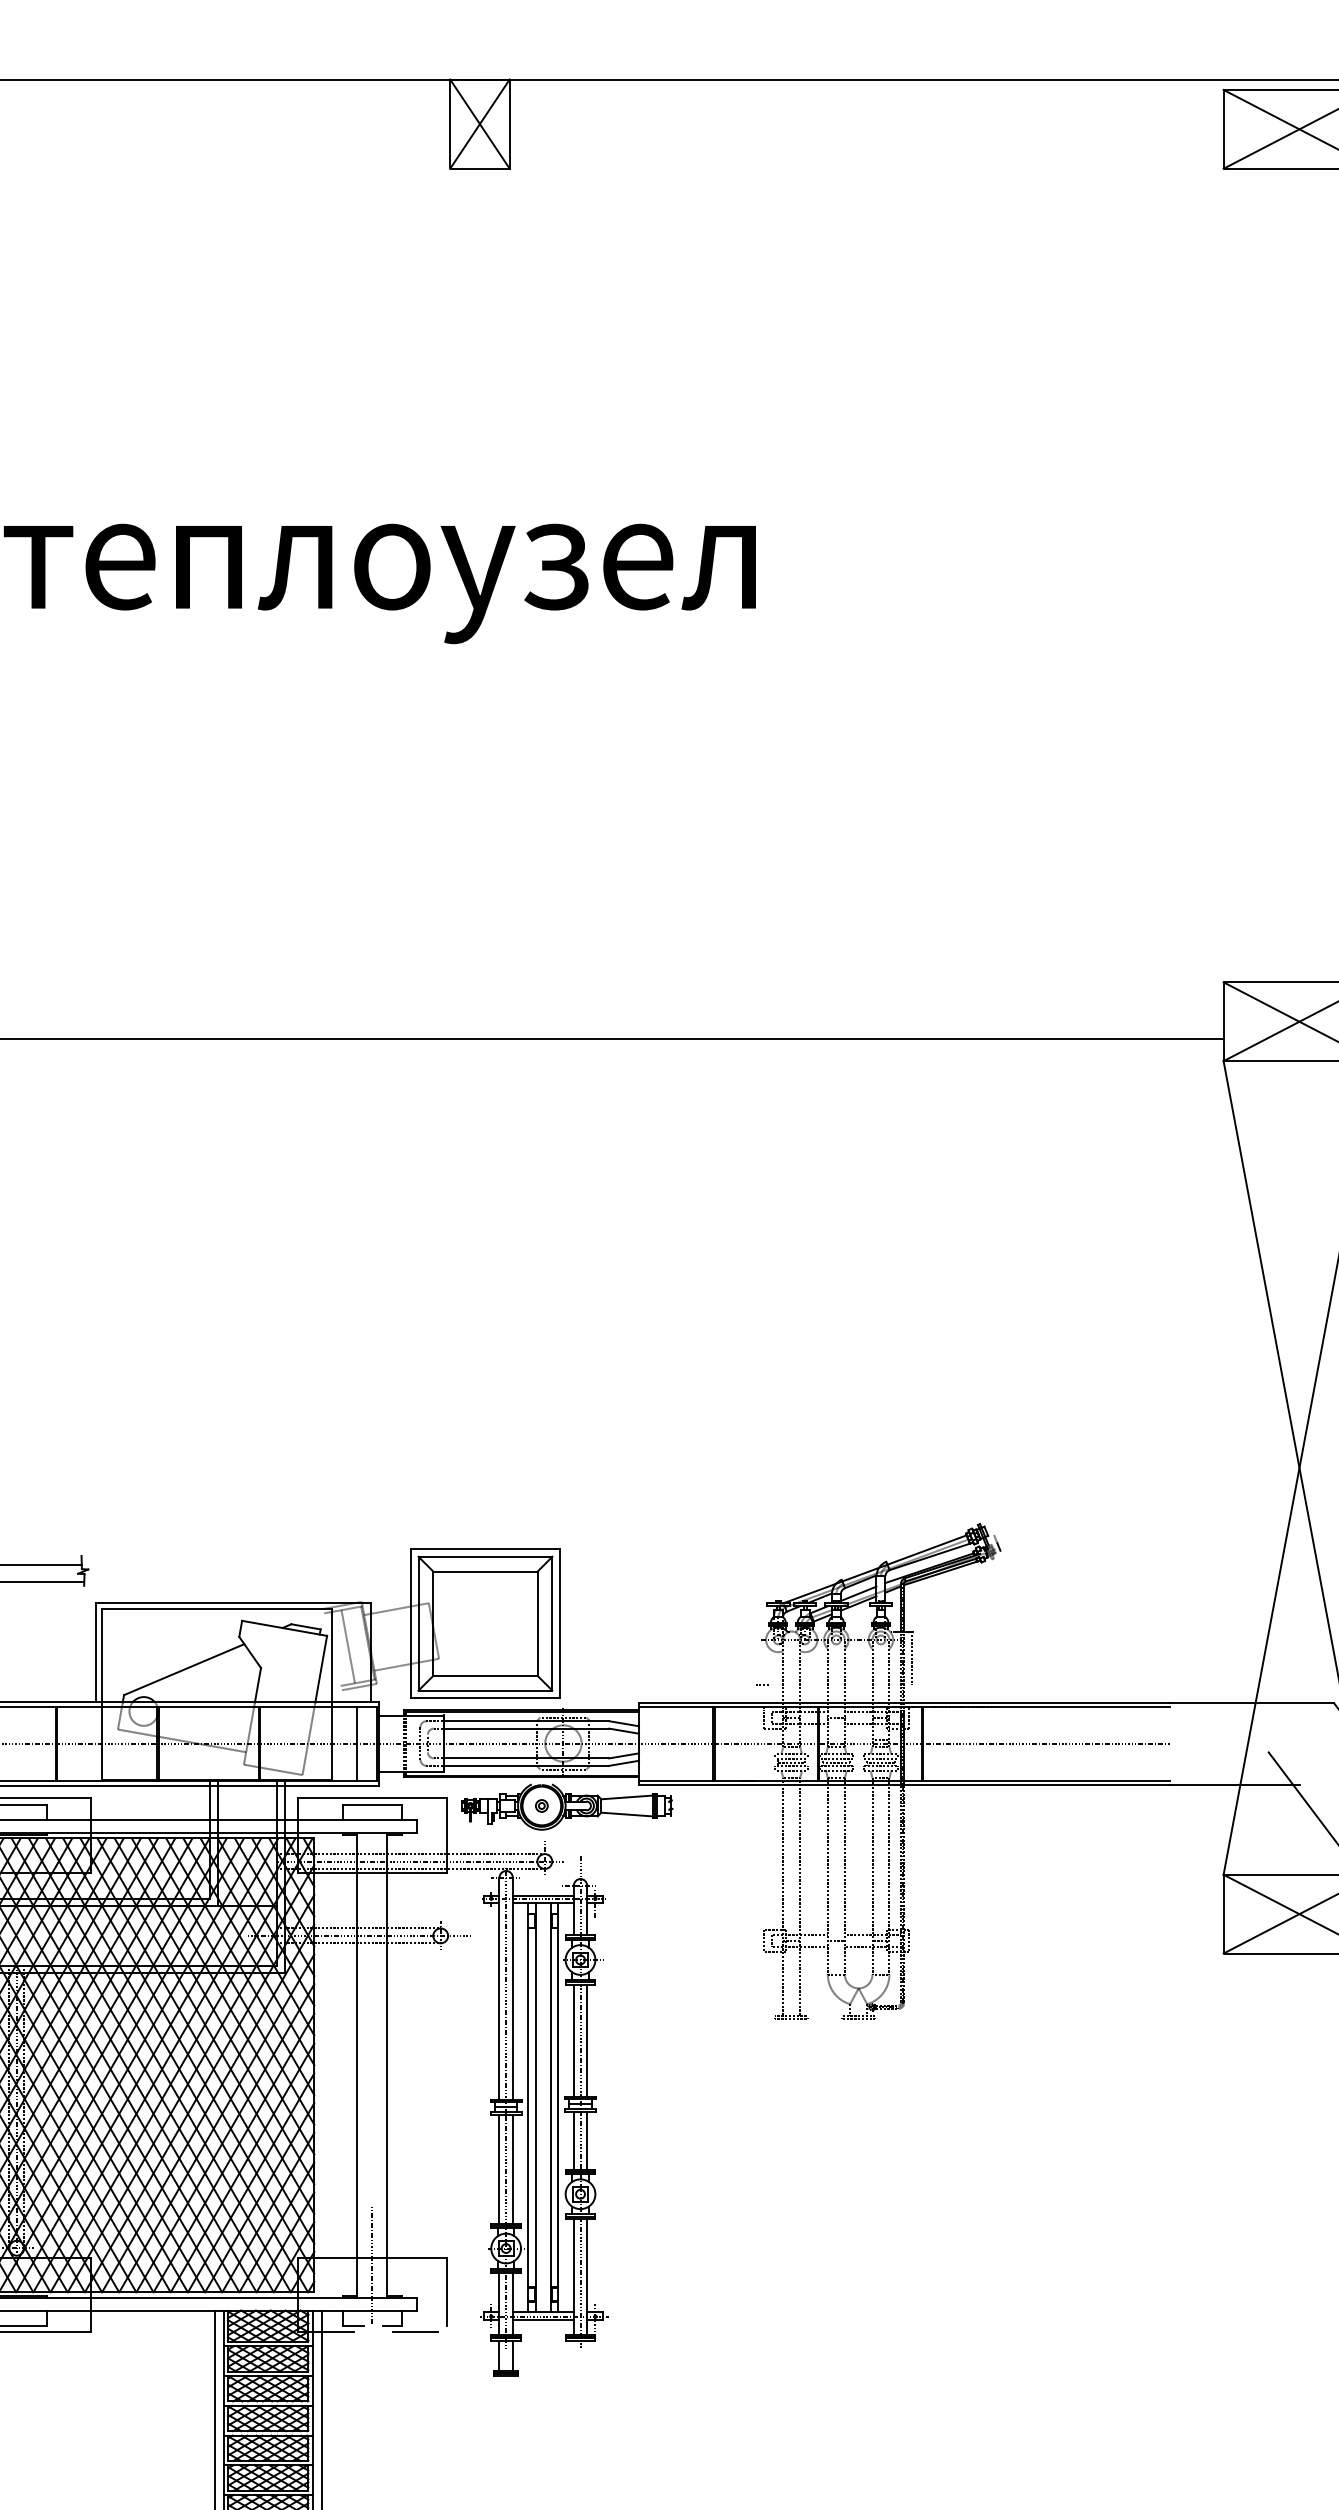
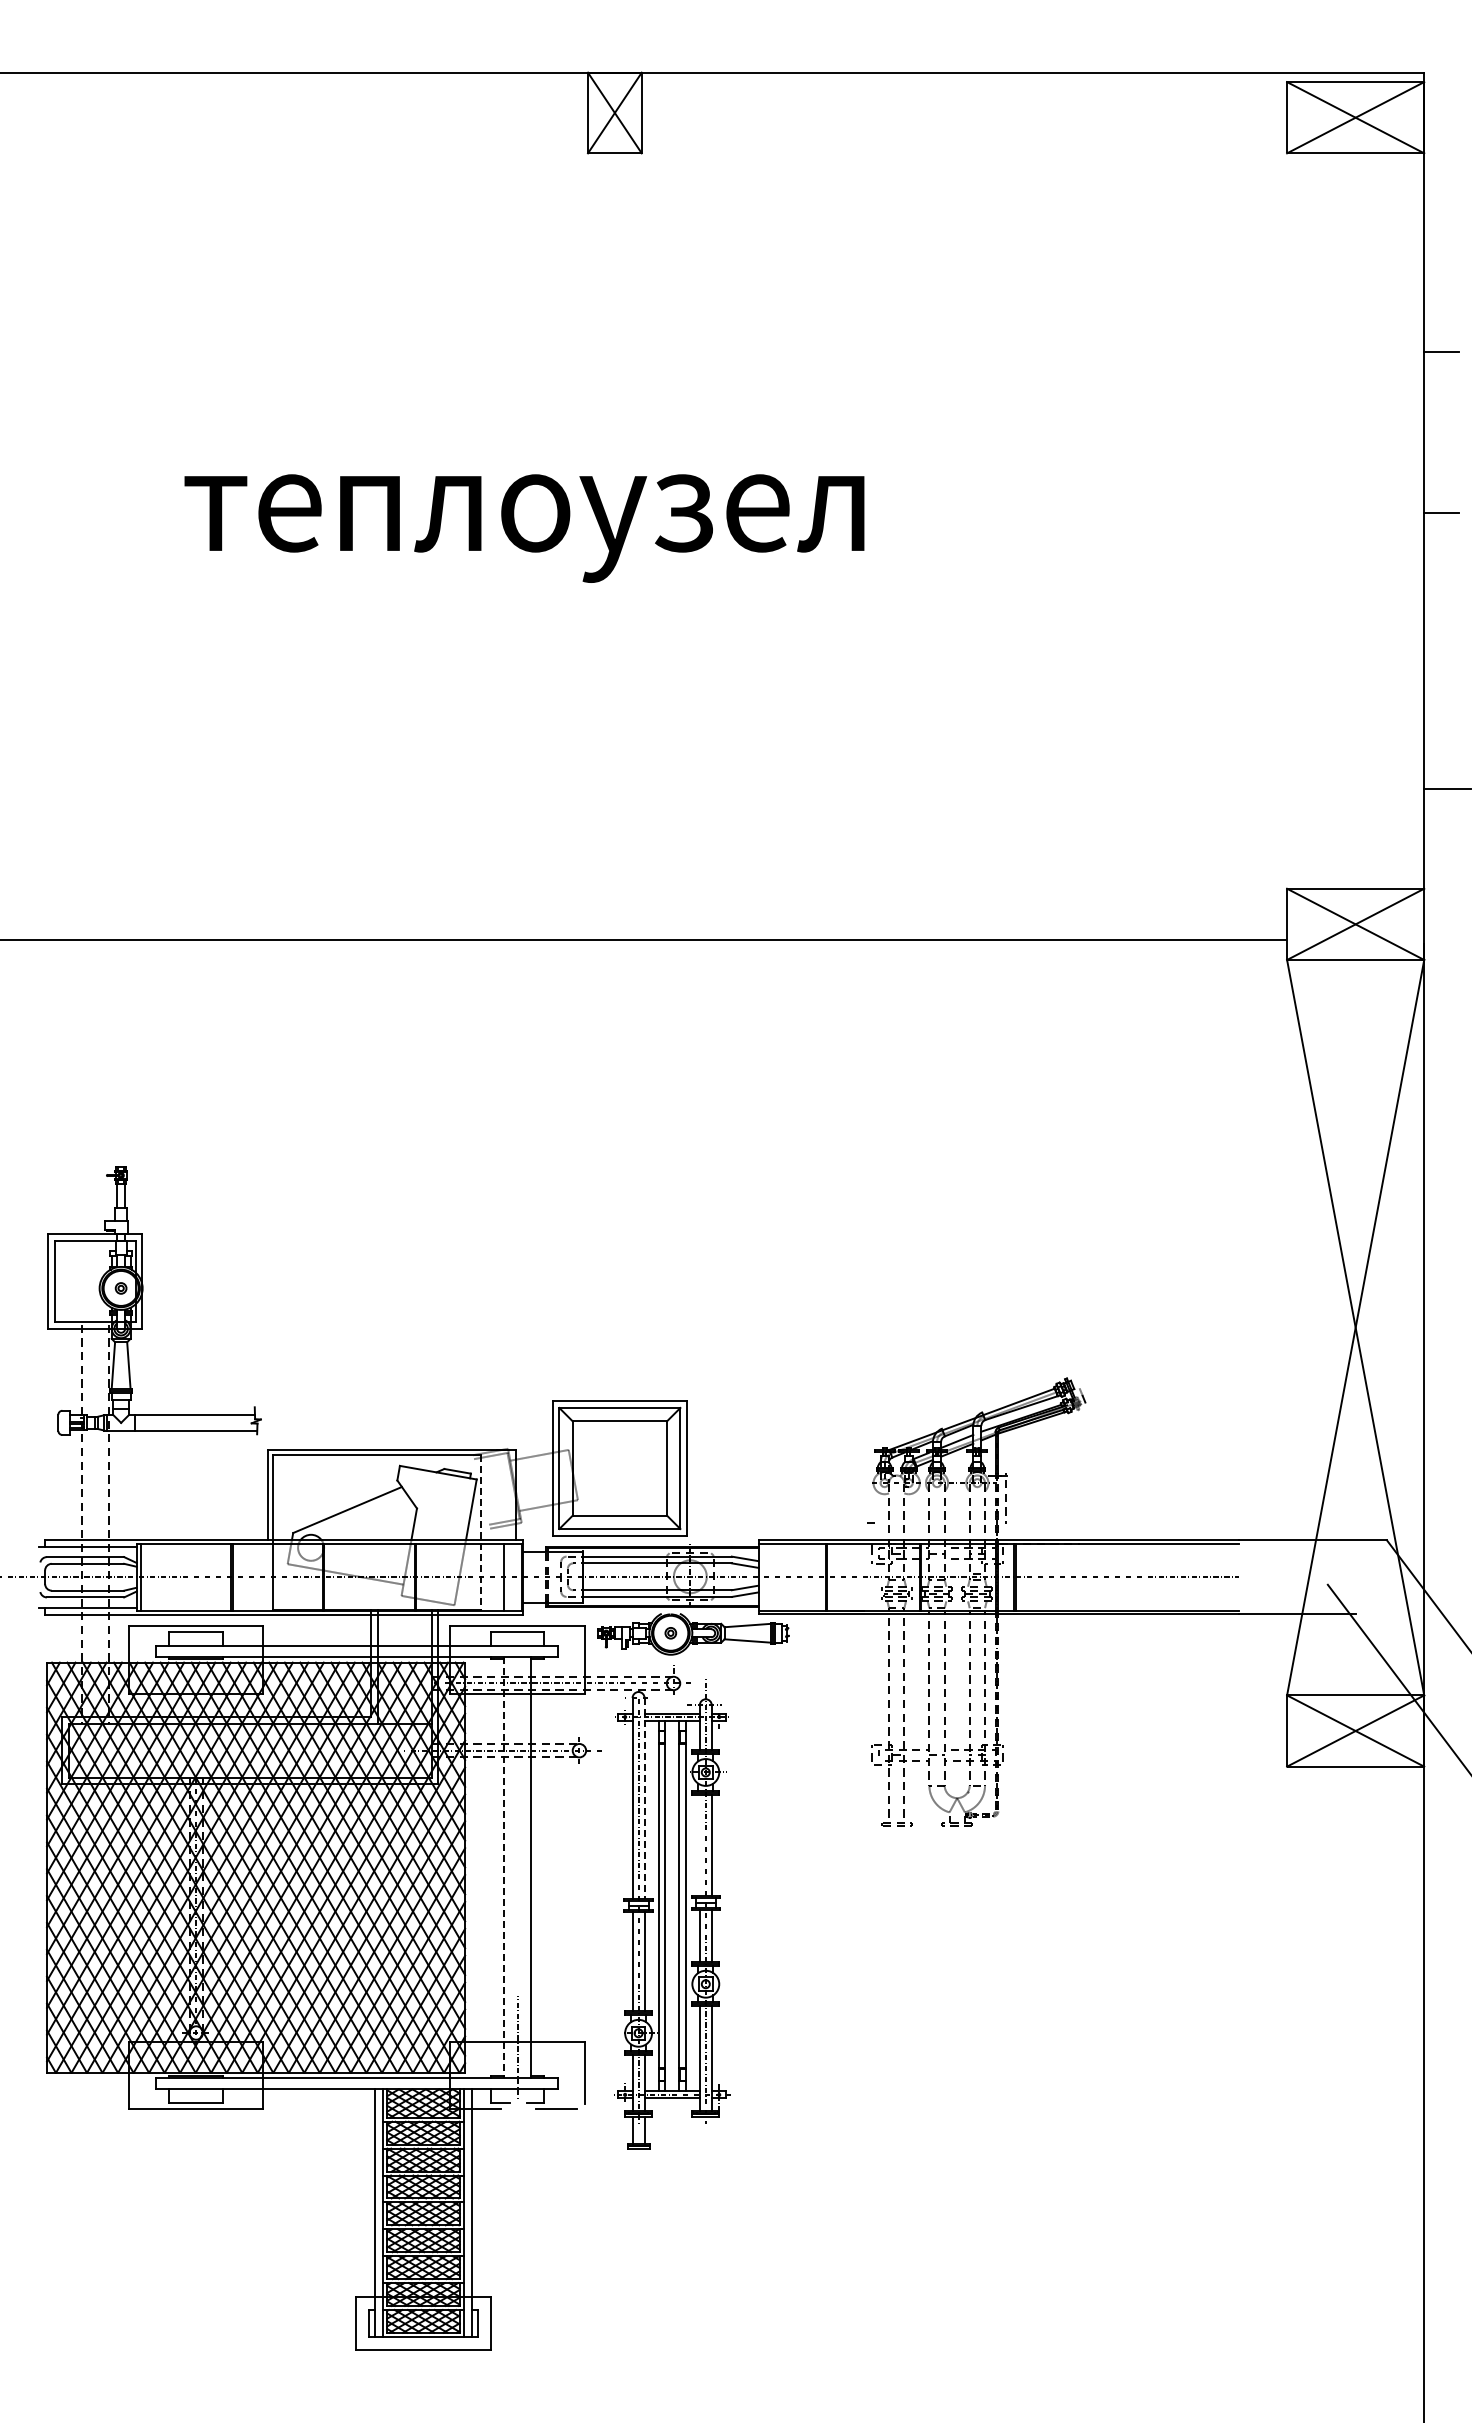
line: (347, 1646) -> (495, 1489), removed
line: (332, 1694) -> (481, 1532), solid -> dashed
line: (512, 1988) -> (644, 1798), solid -> dashed
line: (573, 2040) -> (699, 1845), removed
line: (357, 2066) -> (504, 1868), solid -> dashed

